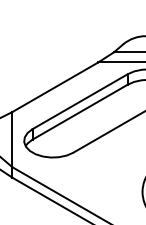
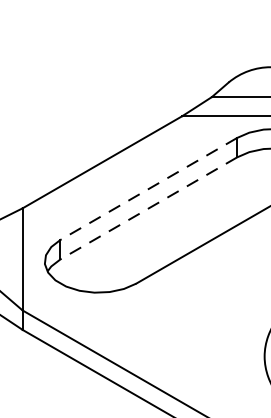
line: (80, 101) -> (149, 188), solid -> dashed
line: (80, 112) -> (149, 209), solid -> dashed

